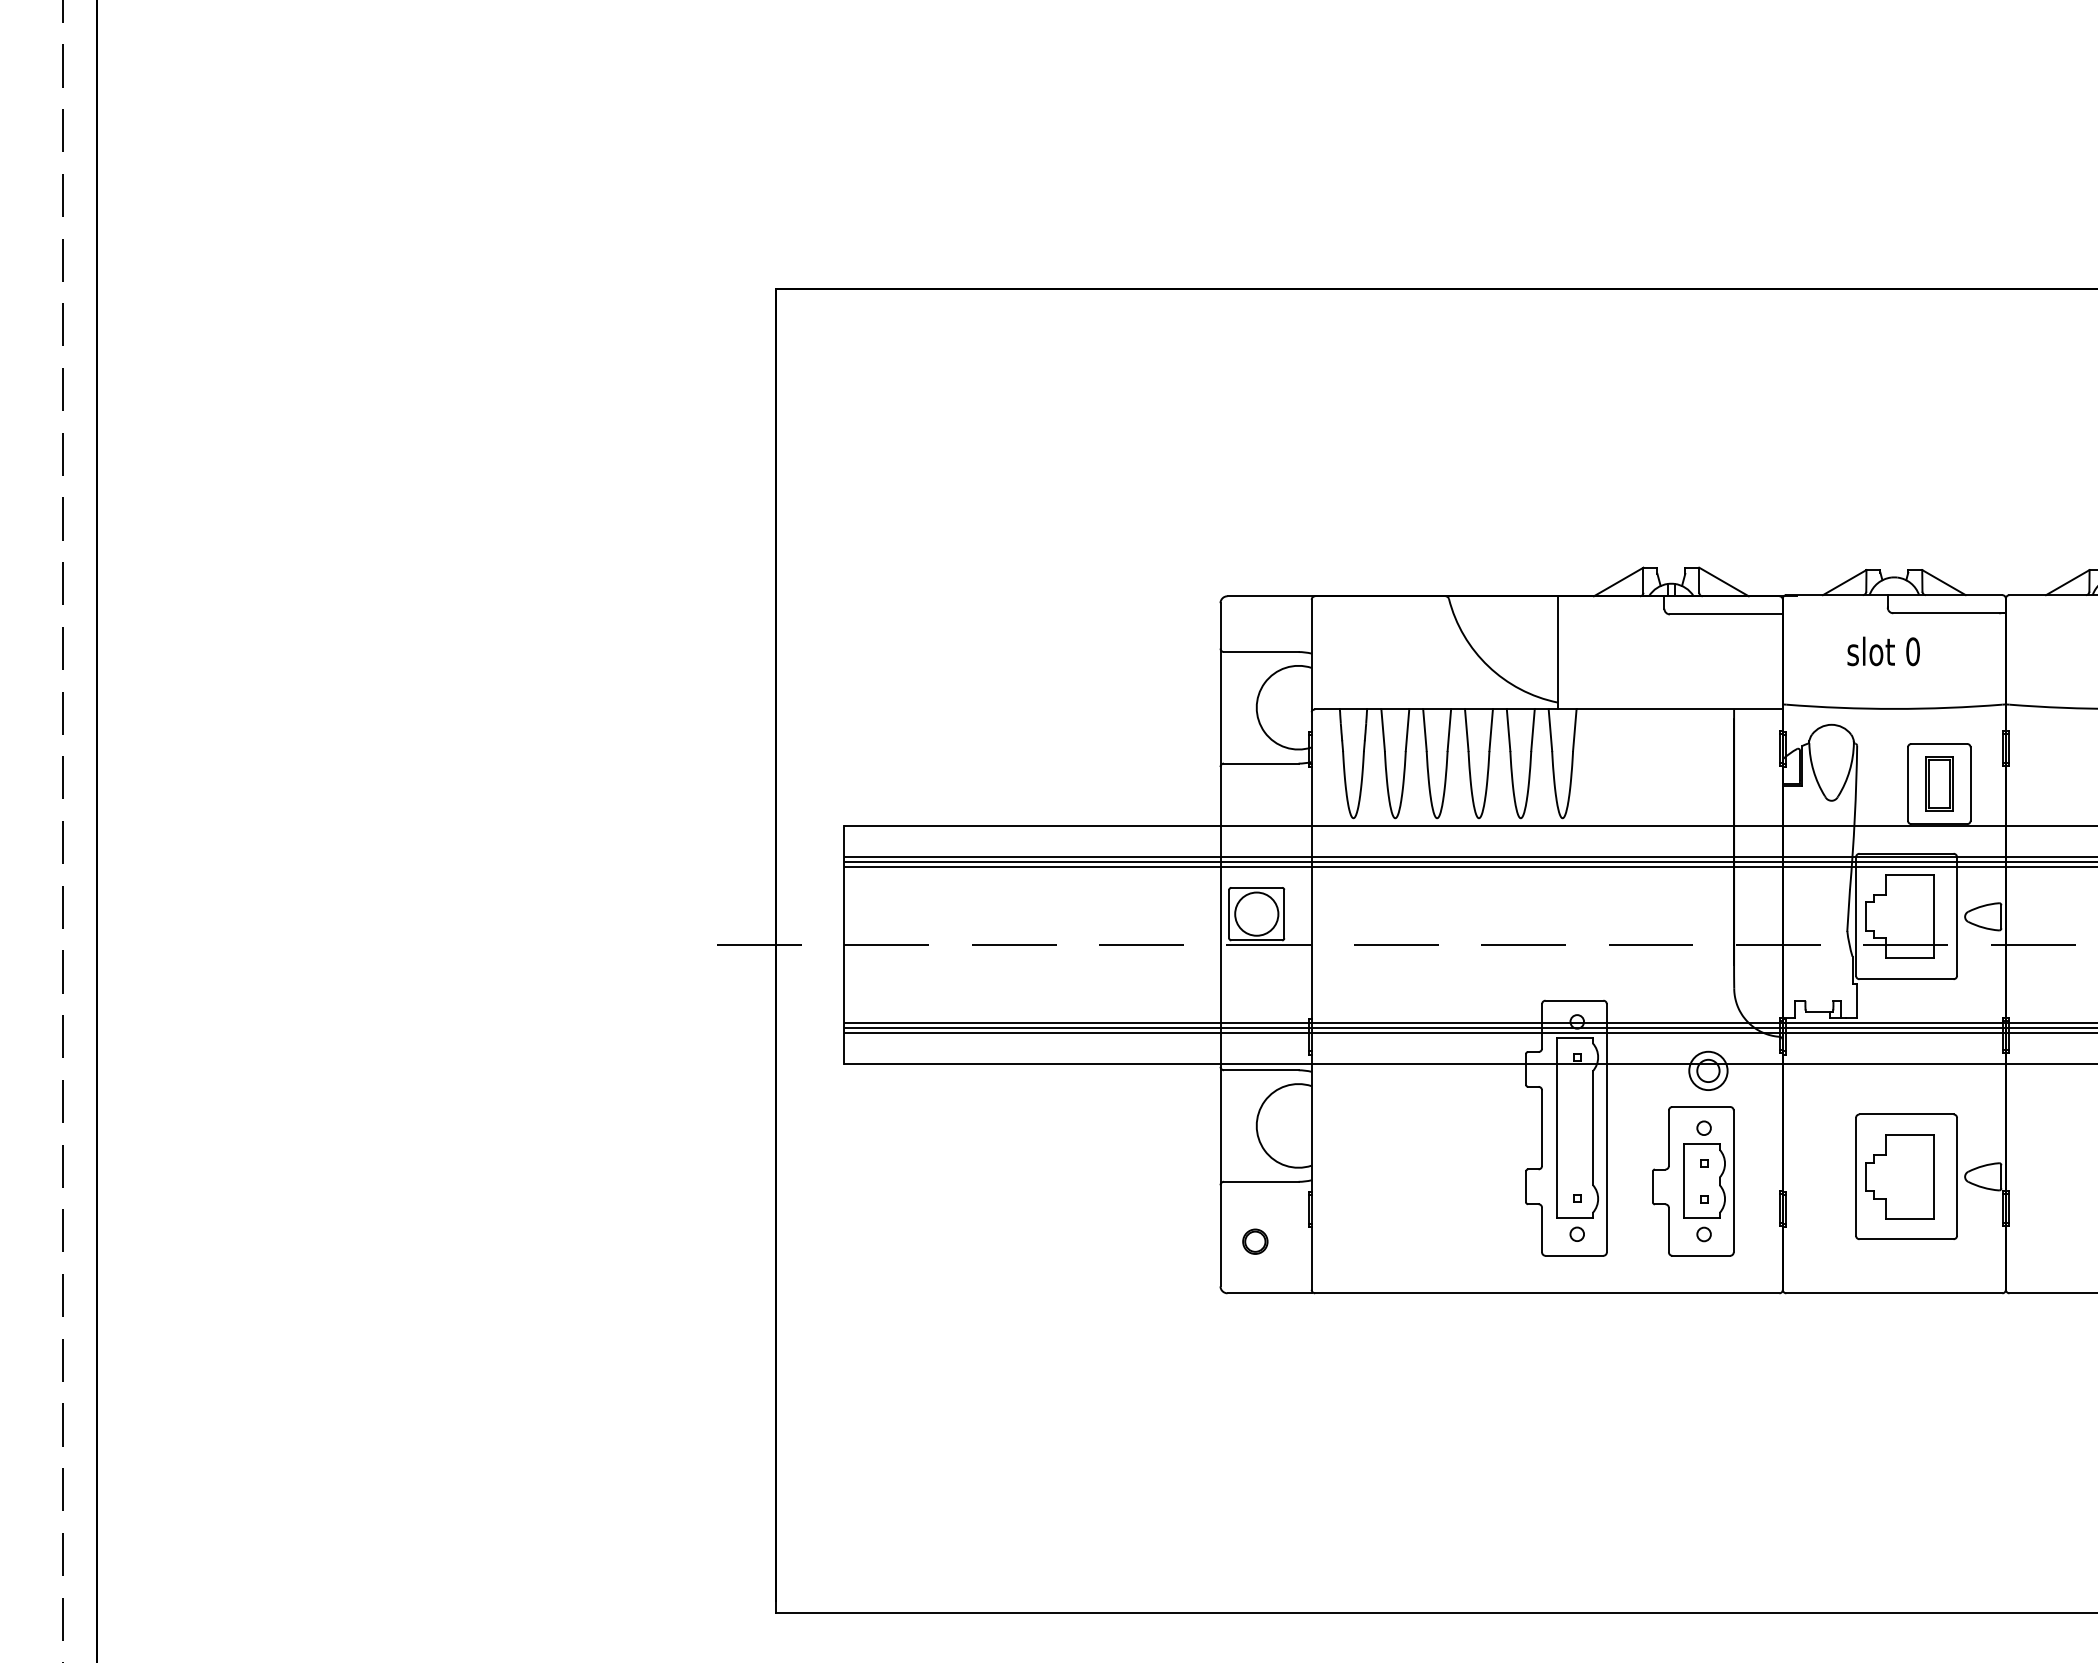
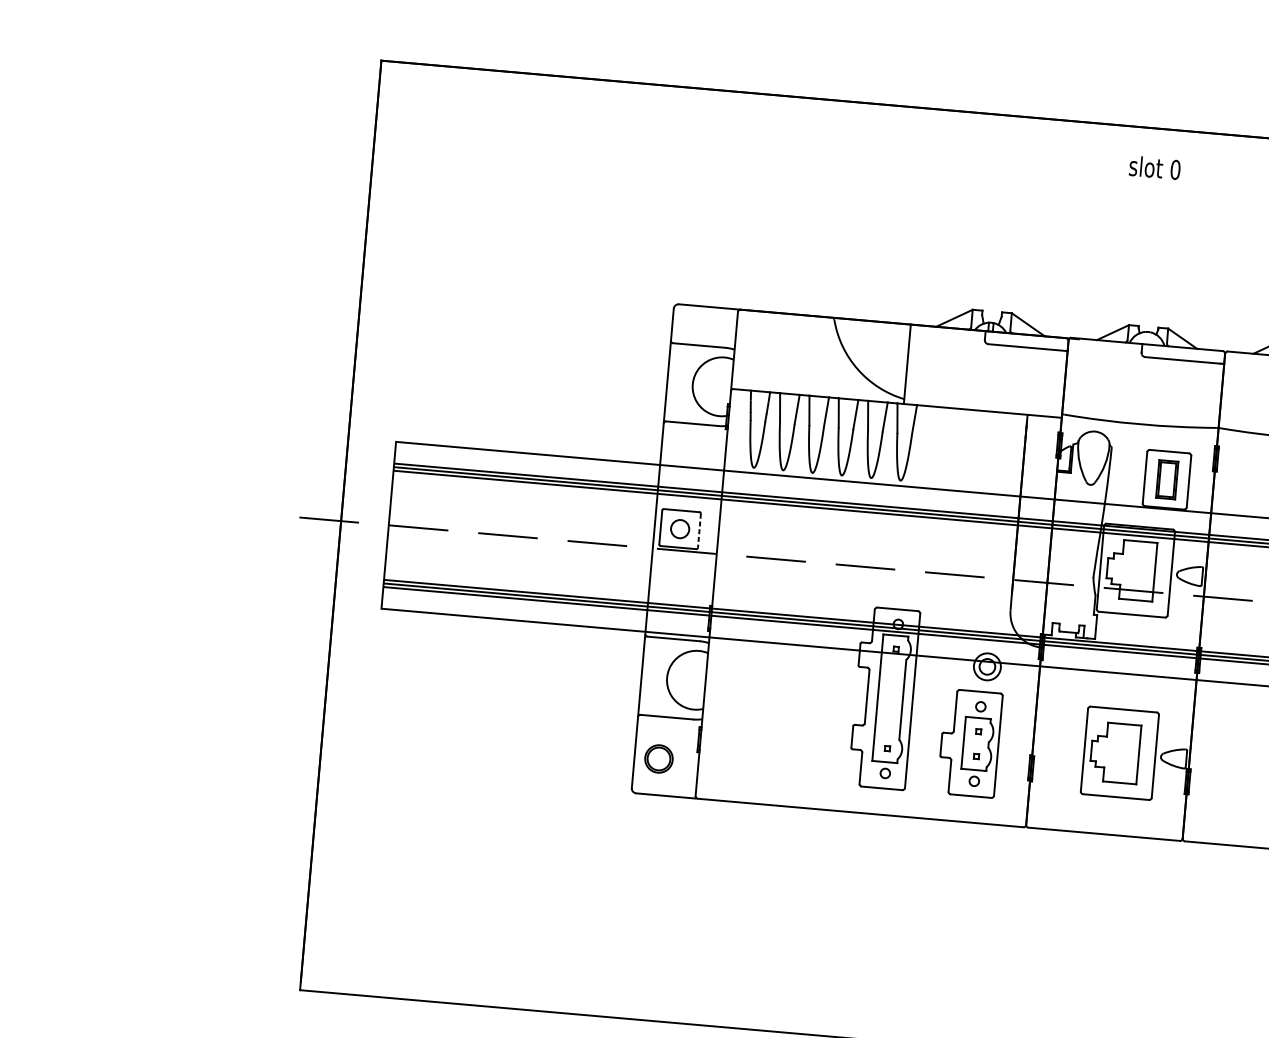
text: (1883, 651) -> (1154, 167), moved
circle: (1256, 913) -> (679, 528), size x0.6
line: (1284, 914) -> (699, 531), solid -> dashed
part: (1255, 1241) -> (659, 758), size x1.6

